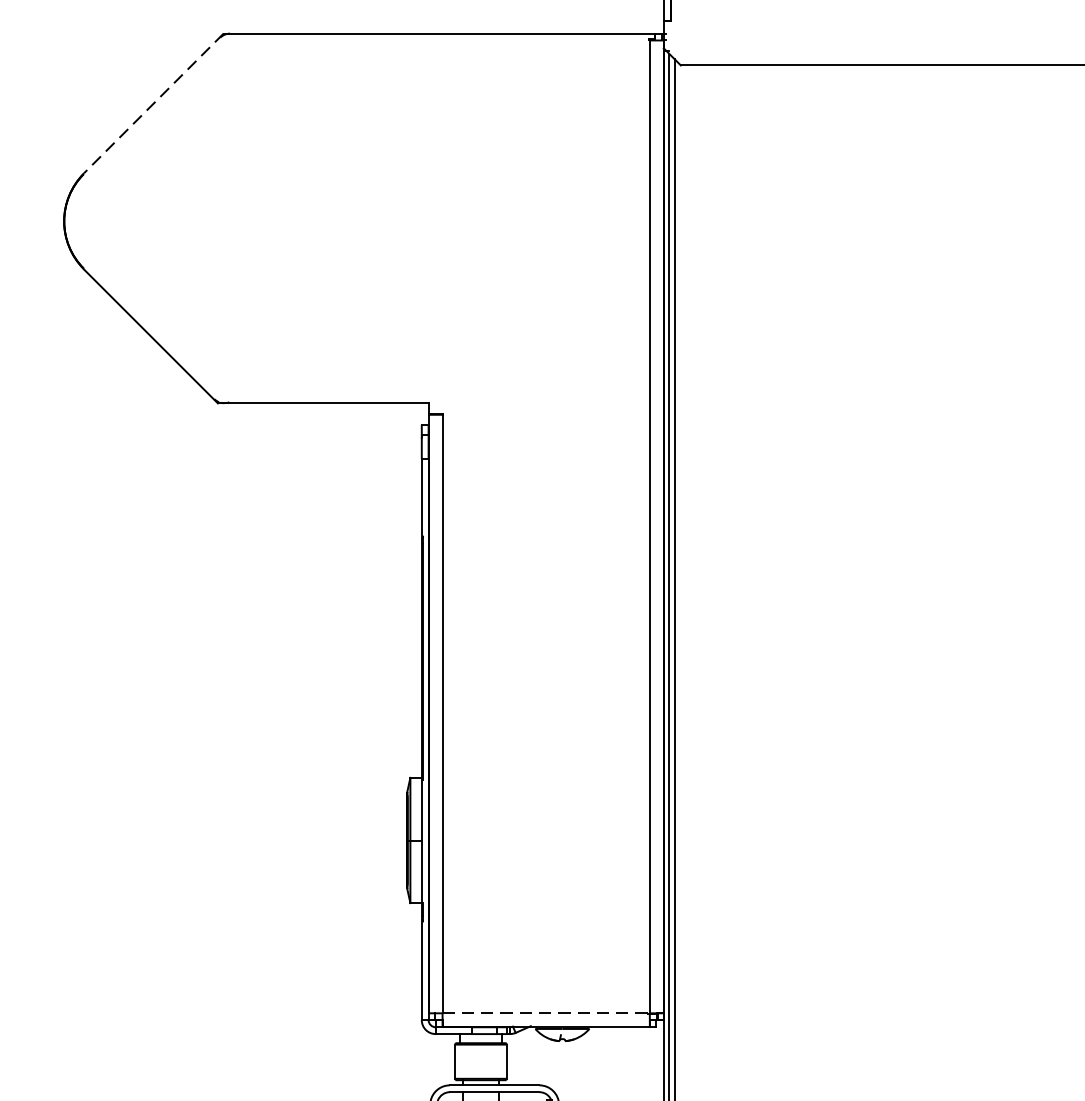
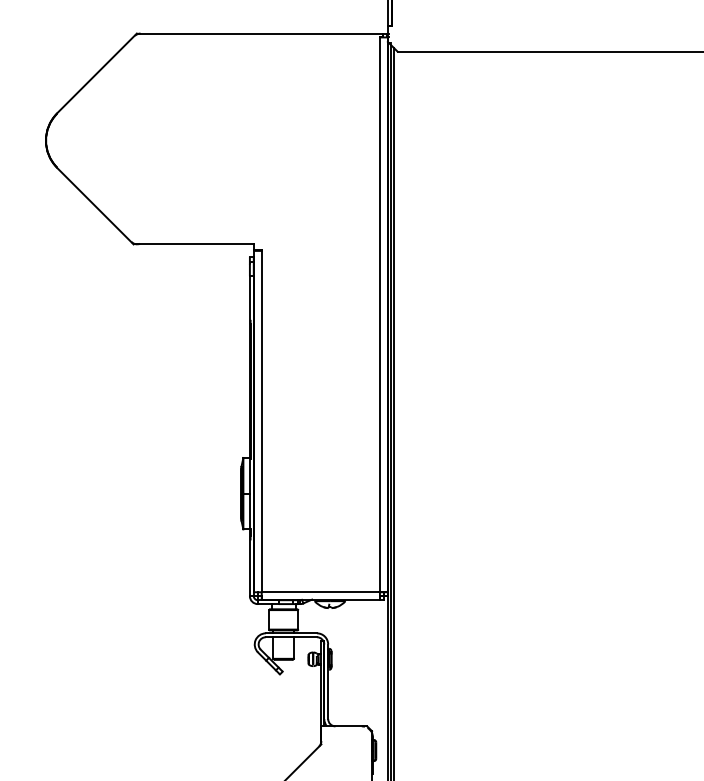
line: (152, 103) -> (96, 73), dashed -> solid
line: (547, 1013) -> (321, 592), dashed -> solid

